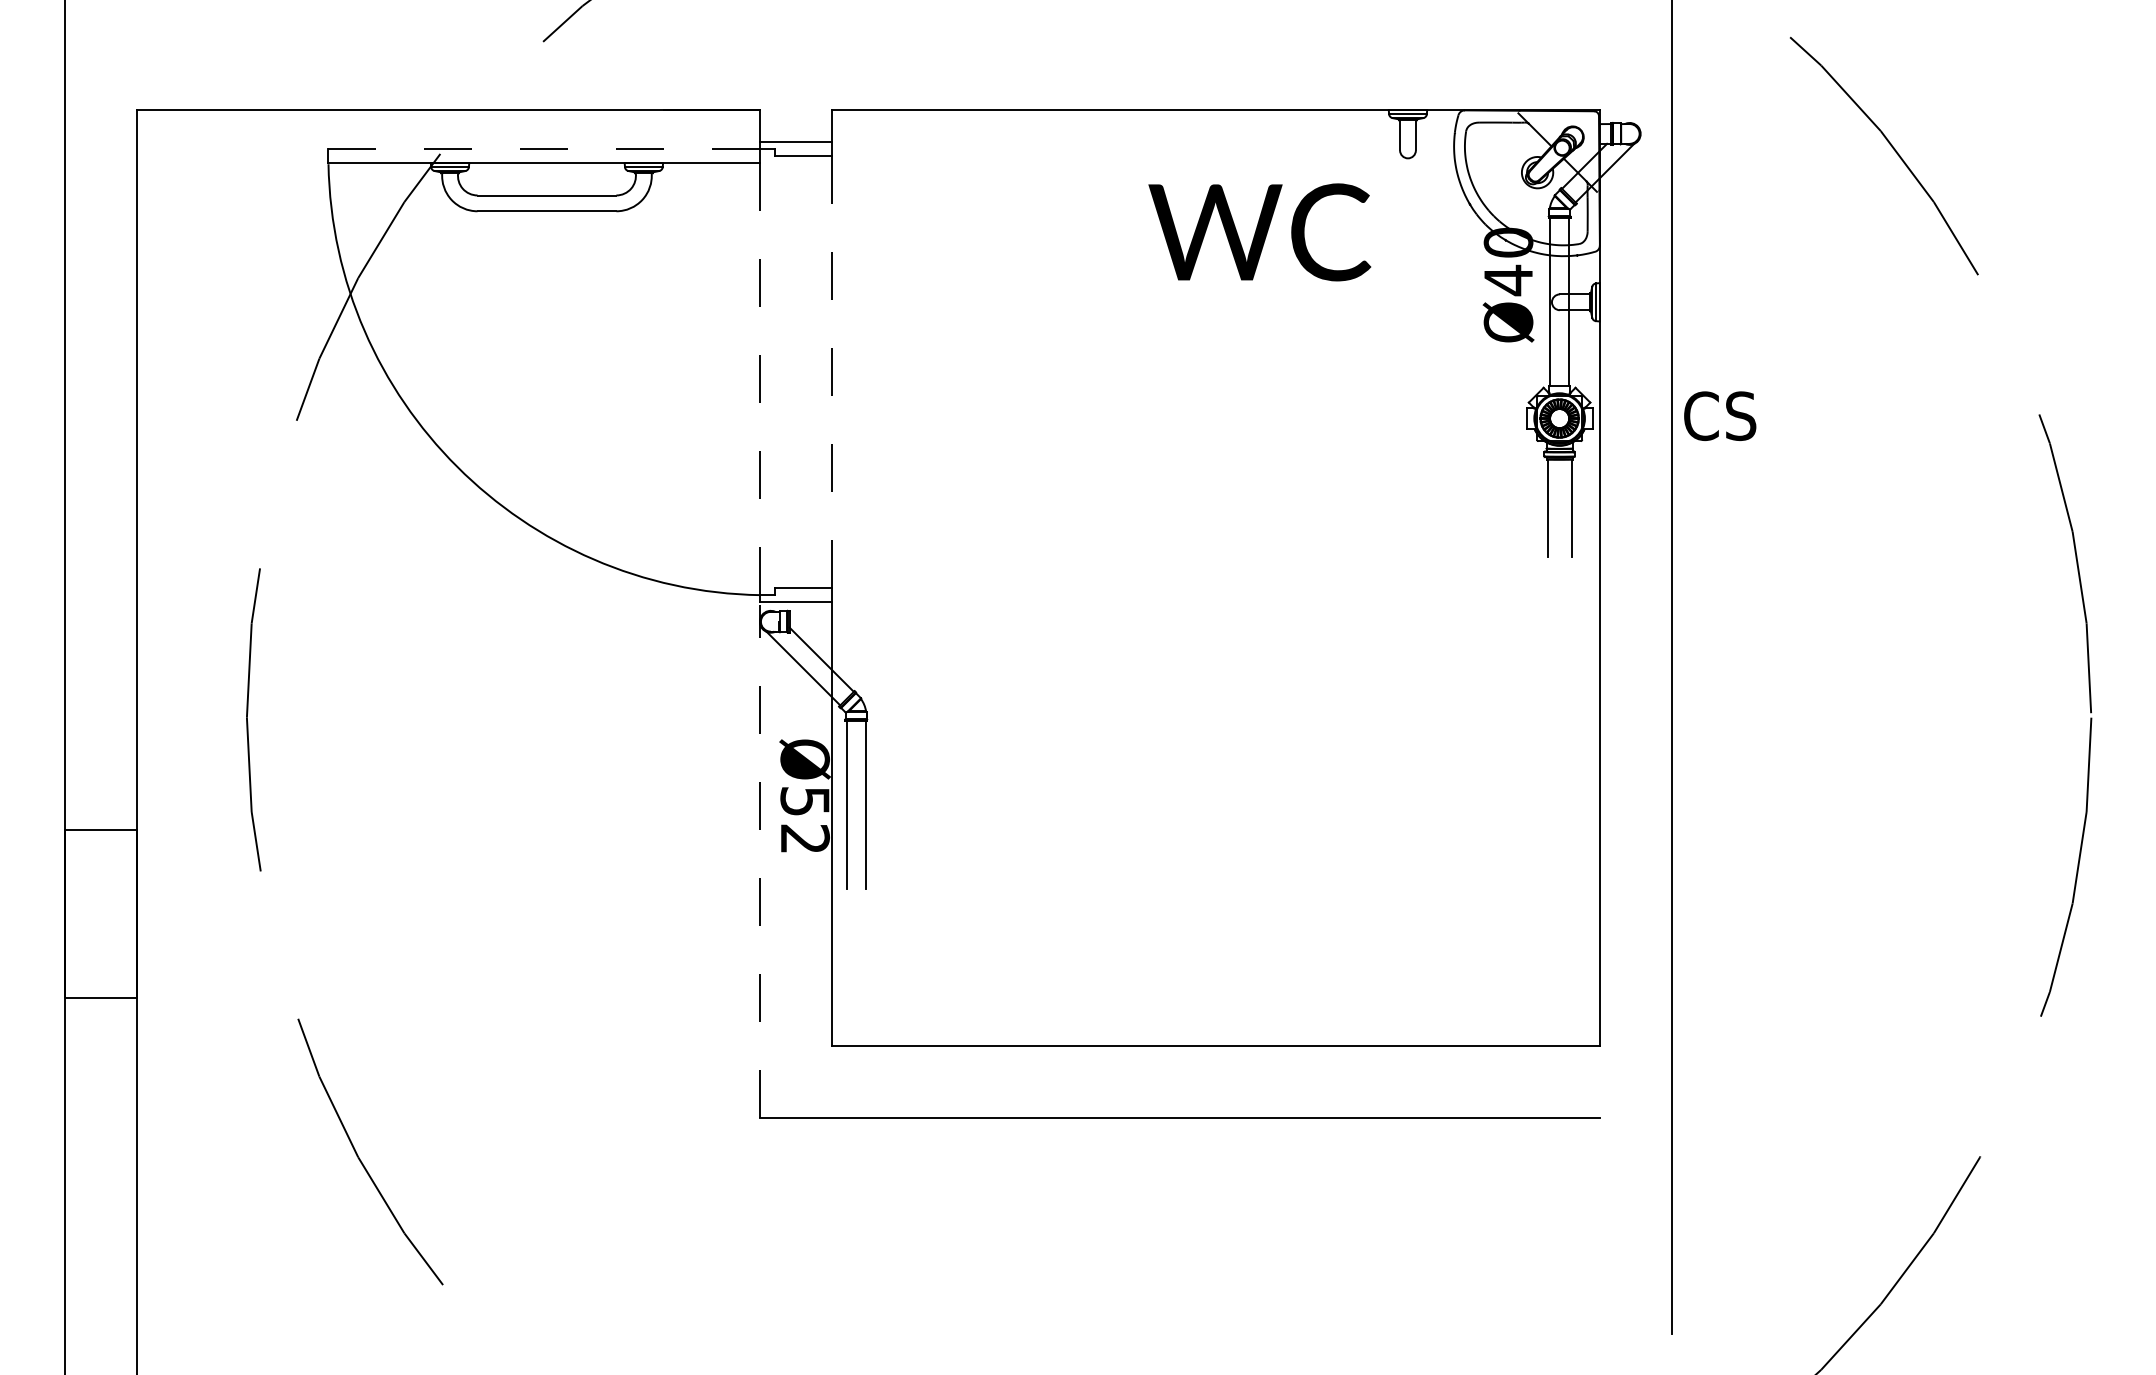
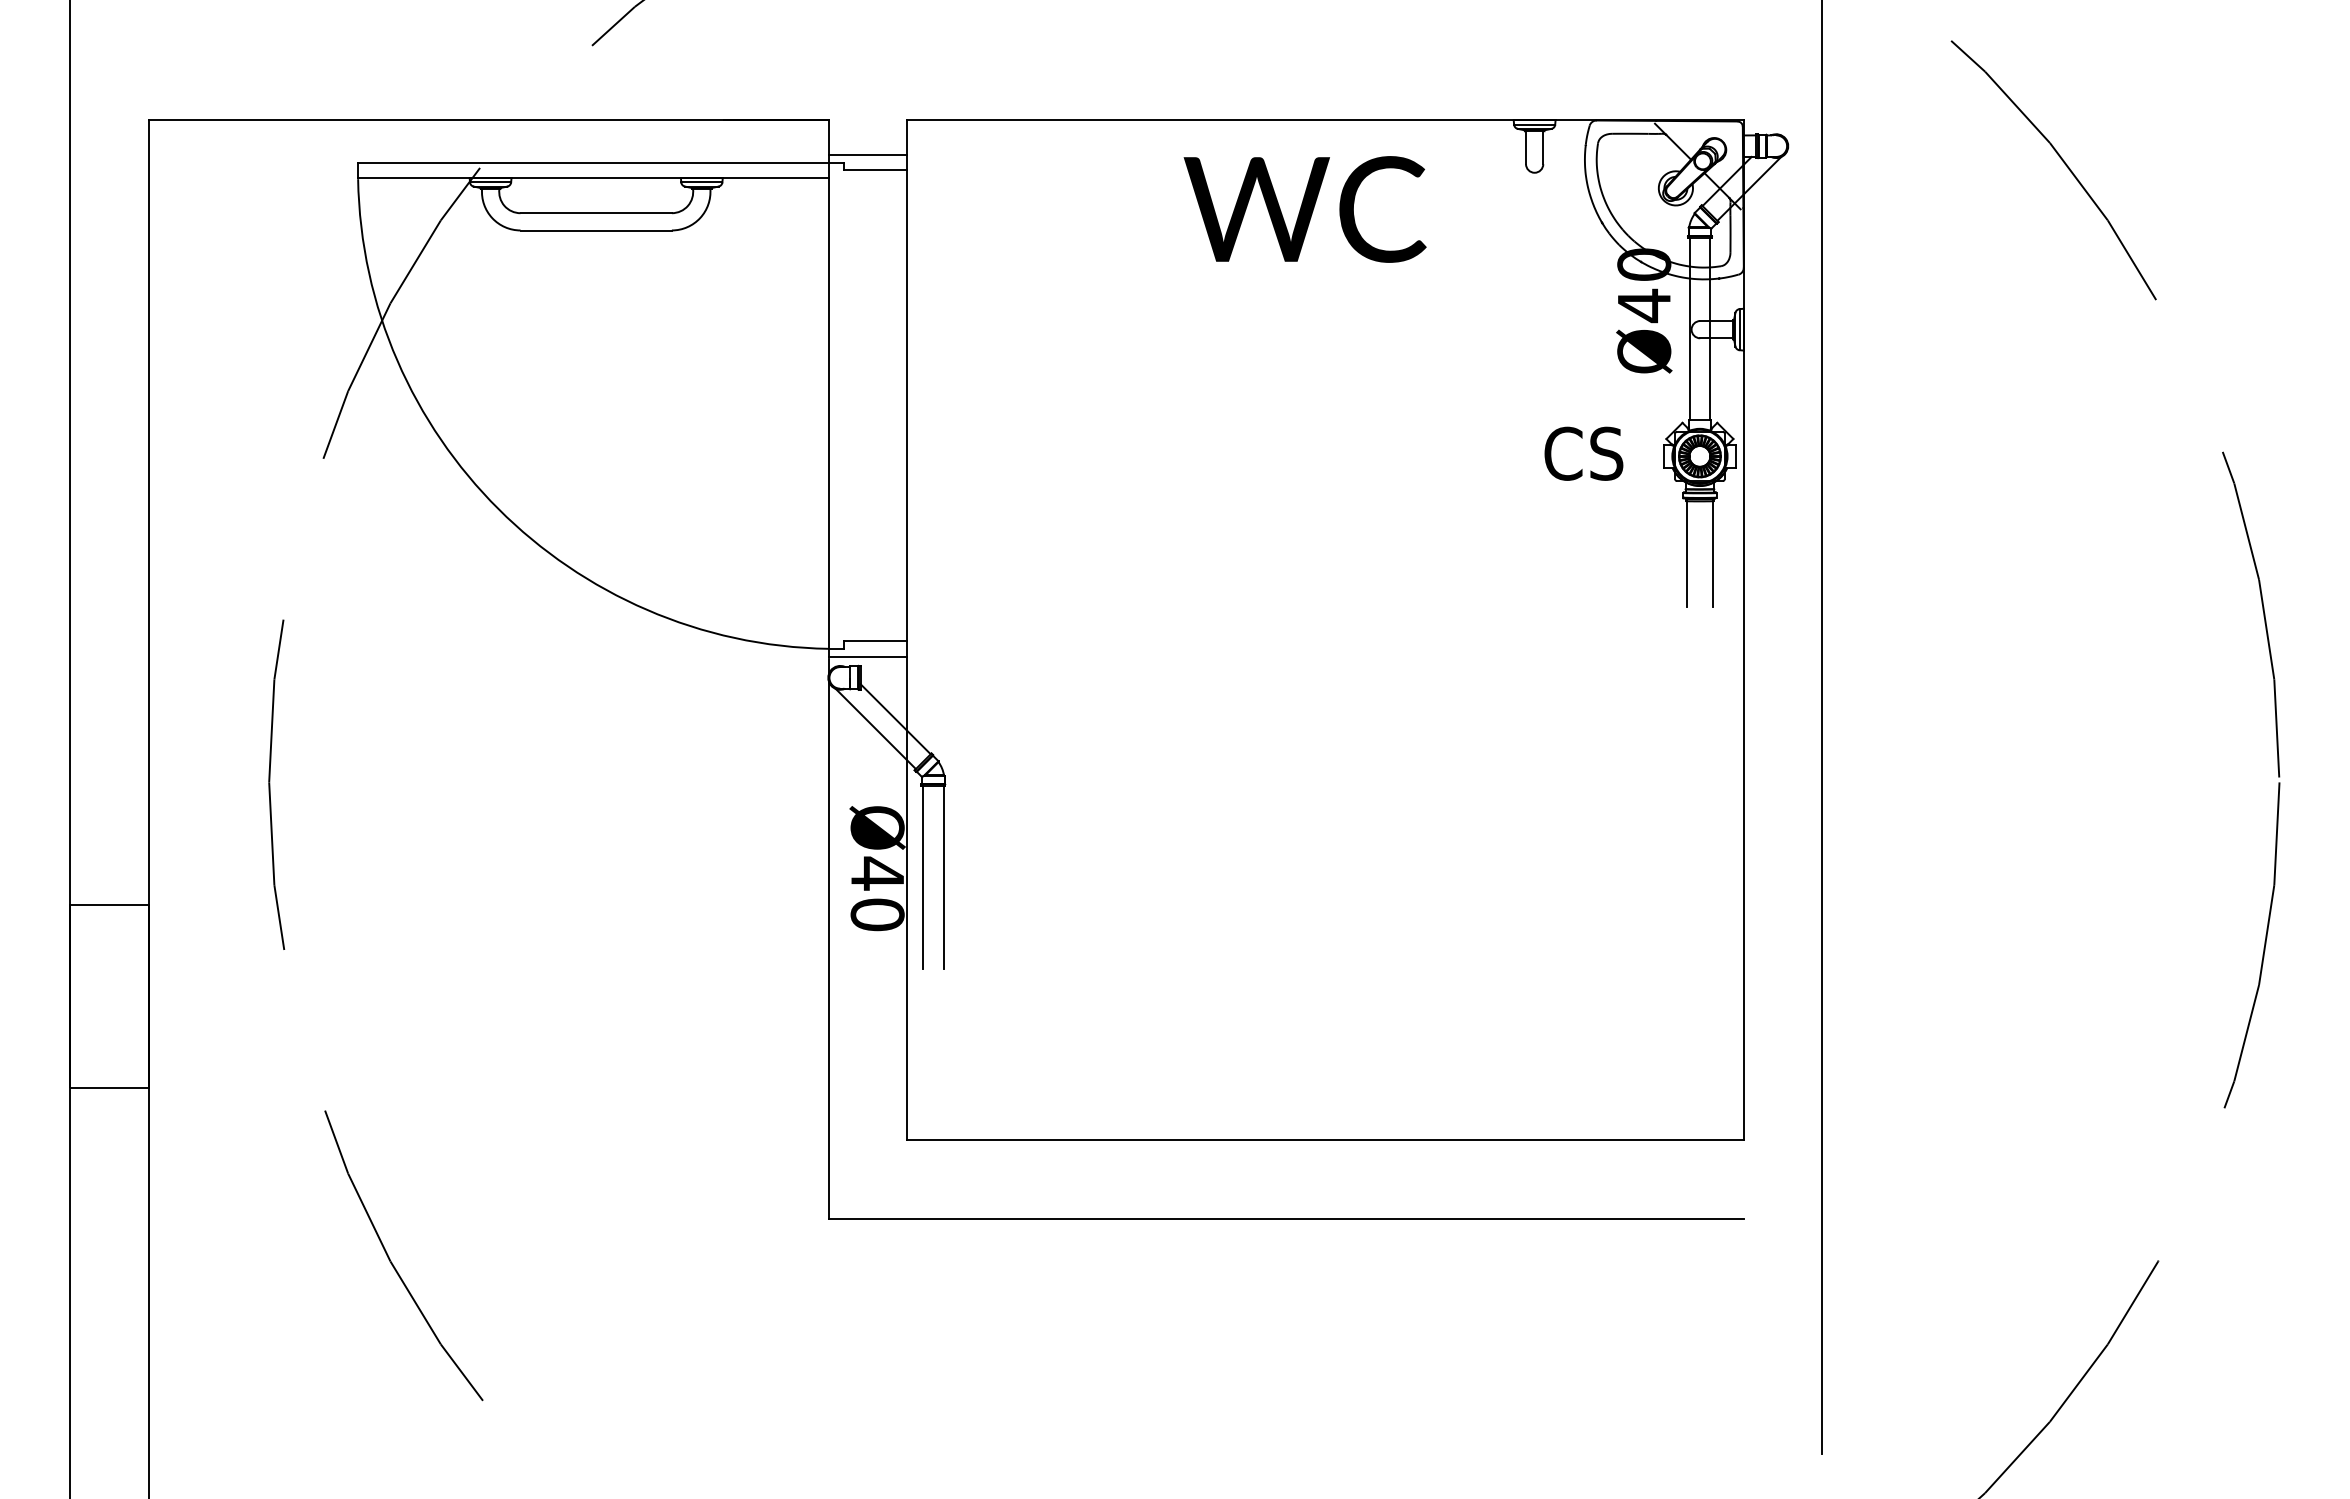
line: (544, 148) -> (593, 162), dashed -> solid
text: (1259, 232) -> (1304, 209), moved
line: (832, 371) -> (907, 405), dashed -> solid
line: (760, 379) -> (828, 413), dashed -> solid
text: (1719, 415) -> (1583, 453), moved
text: (805, 819) -> (877, 893), Ø52 -> Ø40
line: (760, 860) -> (828, 938), dashed -> solid

